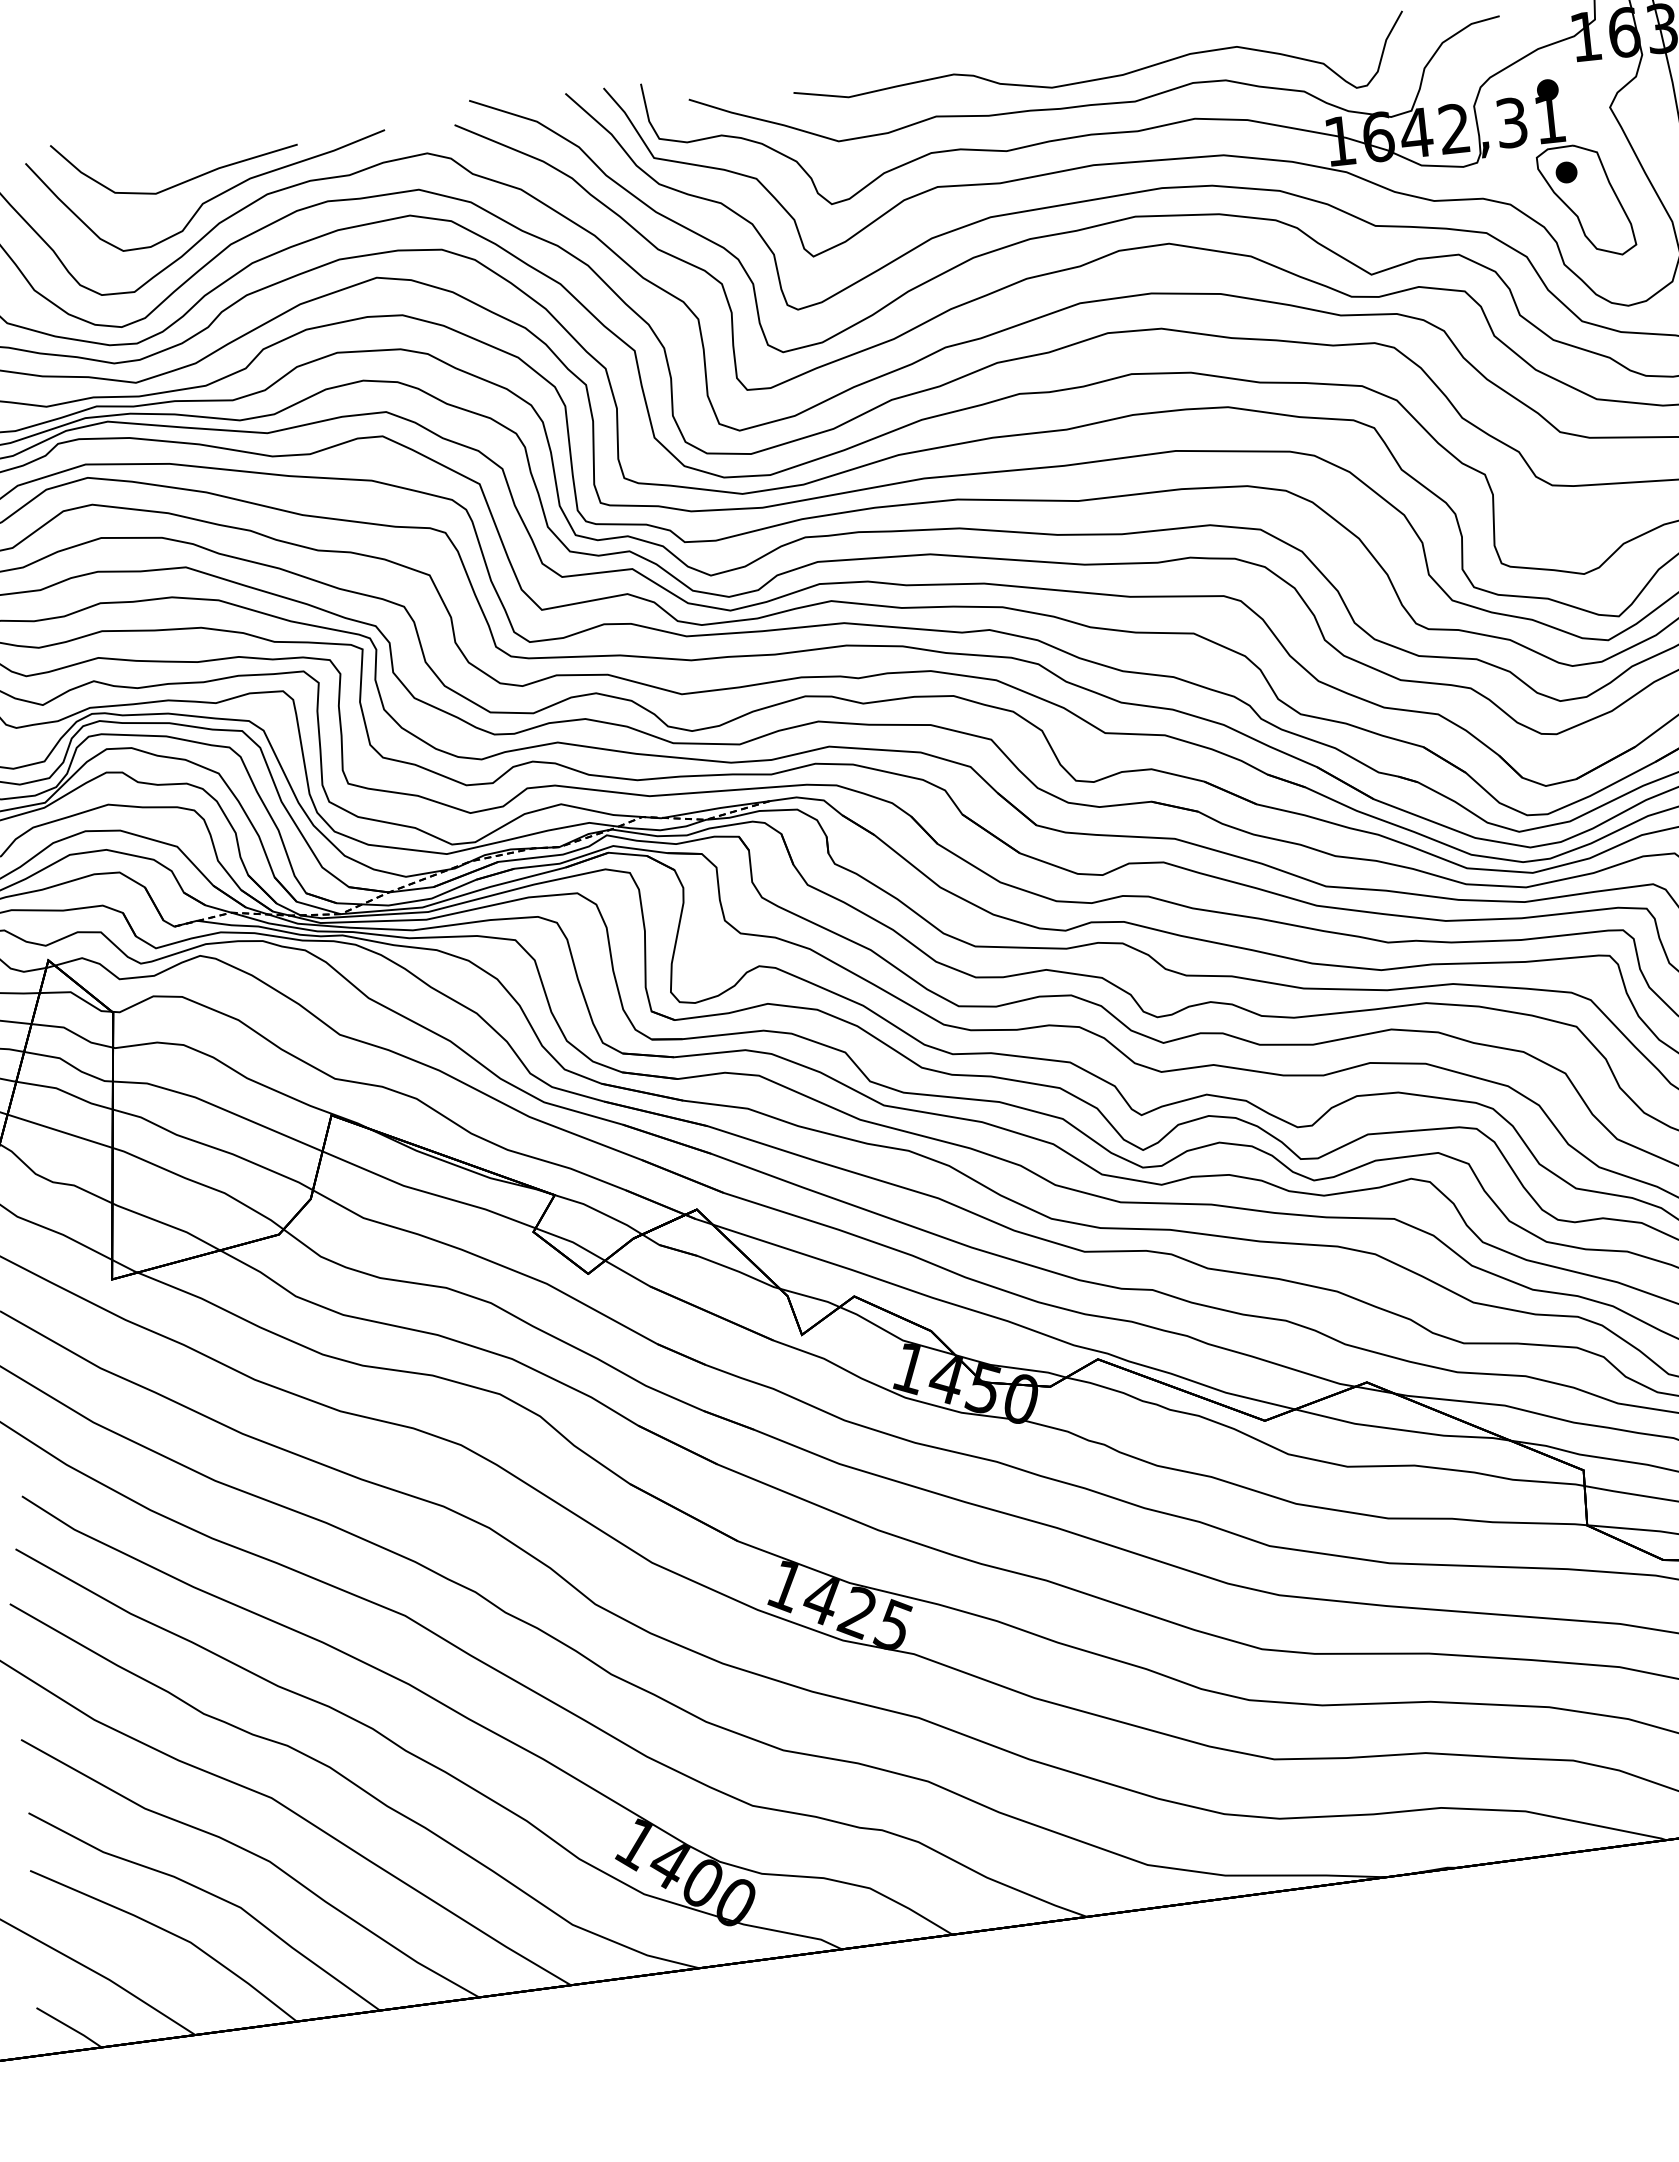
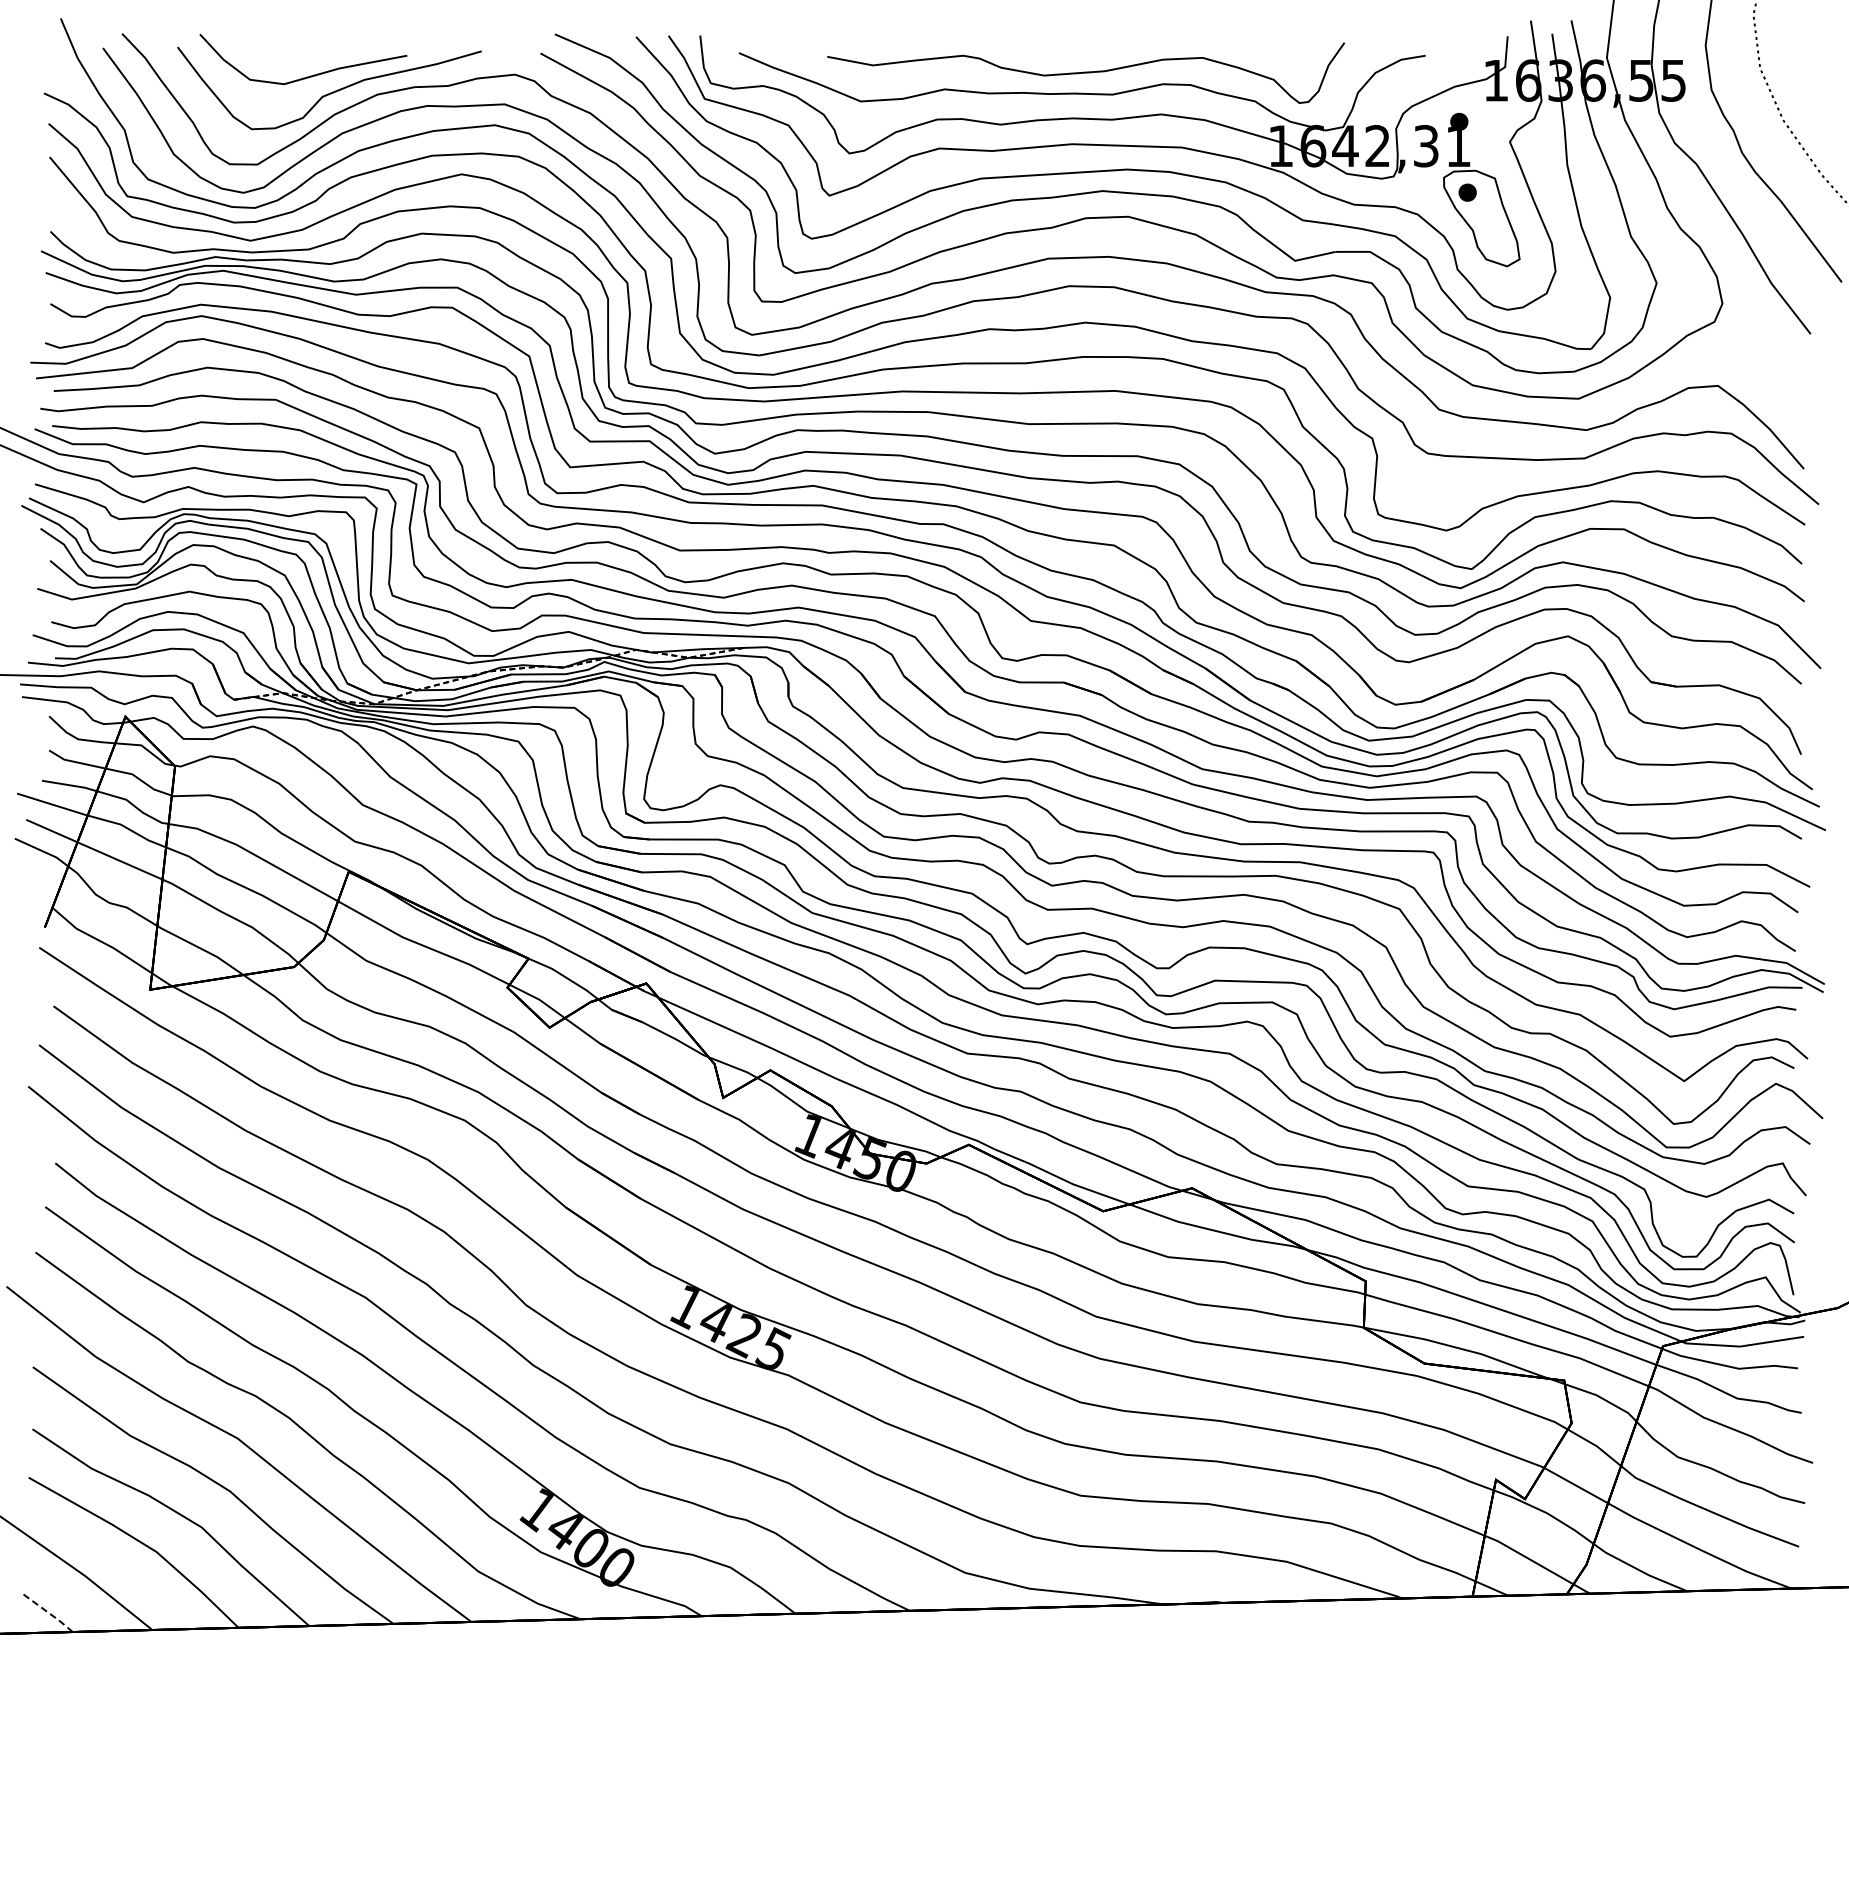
line: (69, 2027) -> (47, 1612), solid -> dashed

